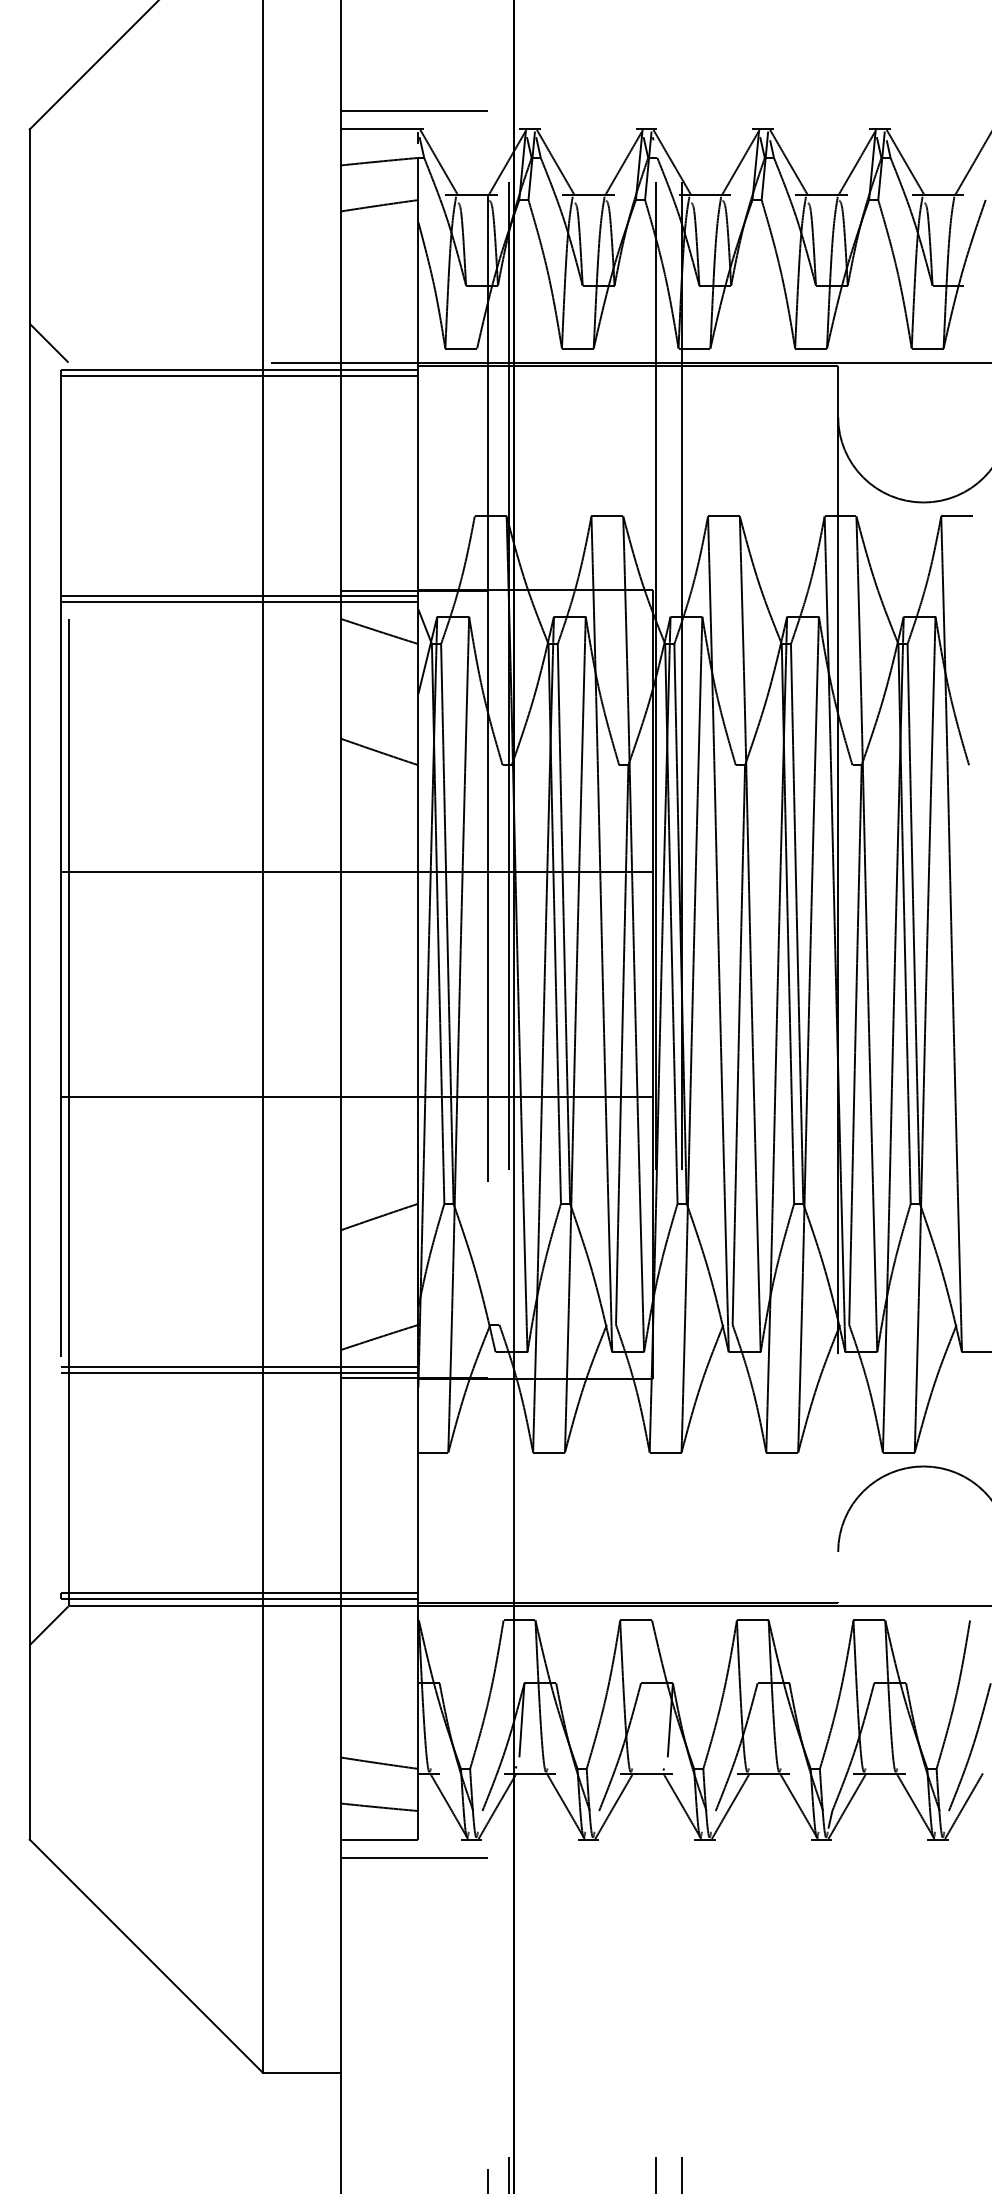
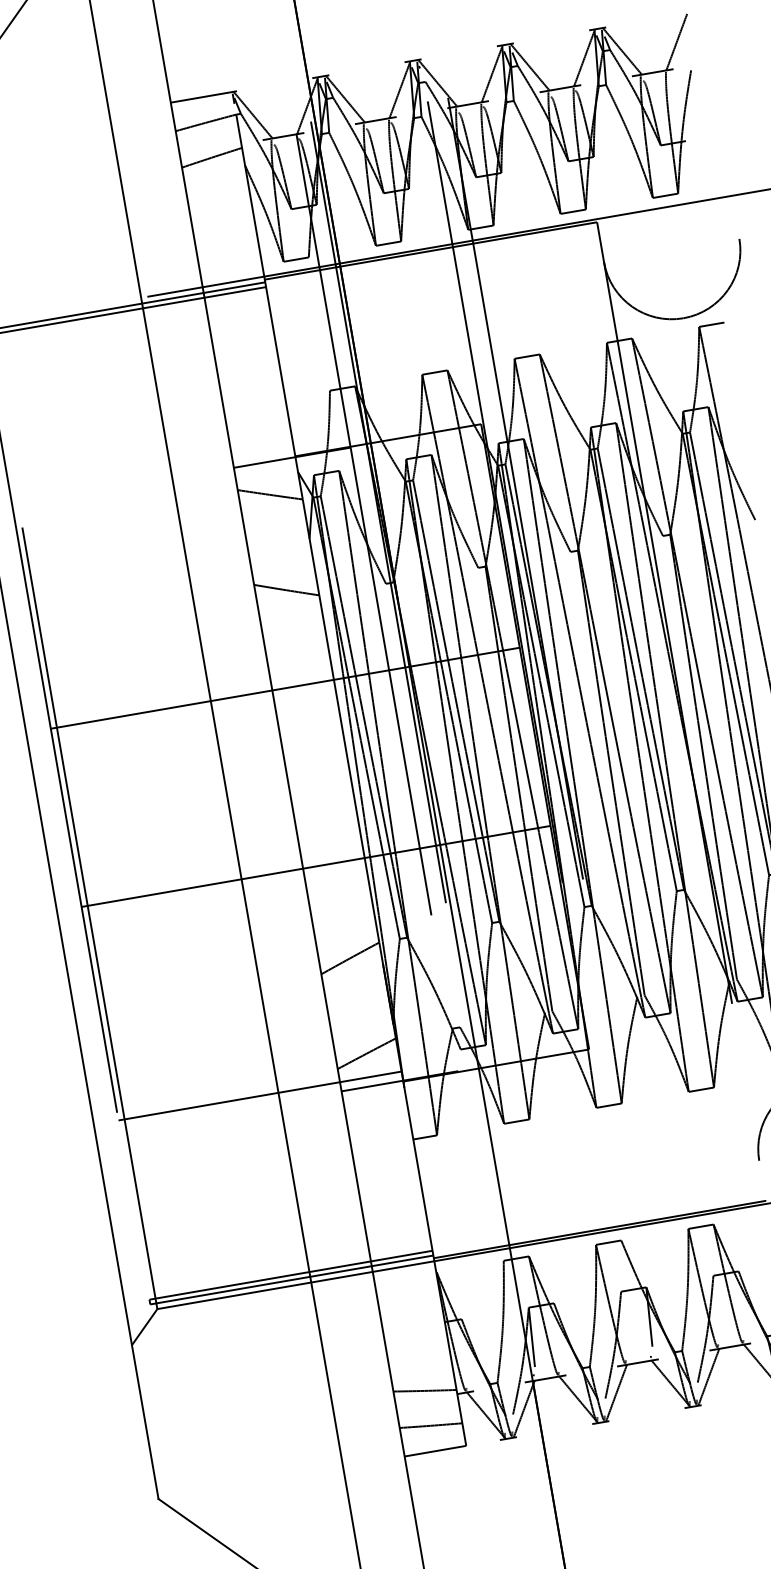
line: (414, 110) -> (226, 77), removed
line: (239, 596) -> (154, 486), removed
line: (239, 602) -> (155, 490), removed
line: (239, 1372) -> (260, 1100), removed
line: (414, 1858) -> (465, 1461), removed

